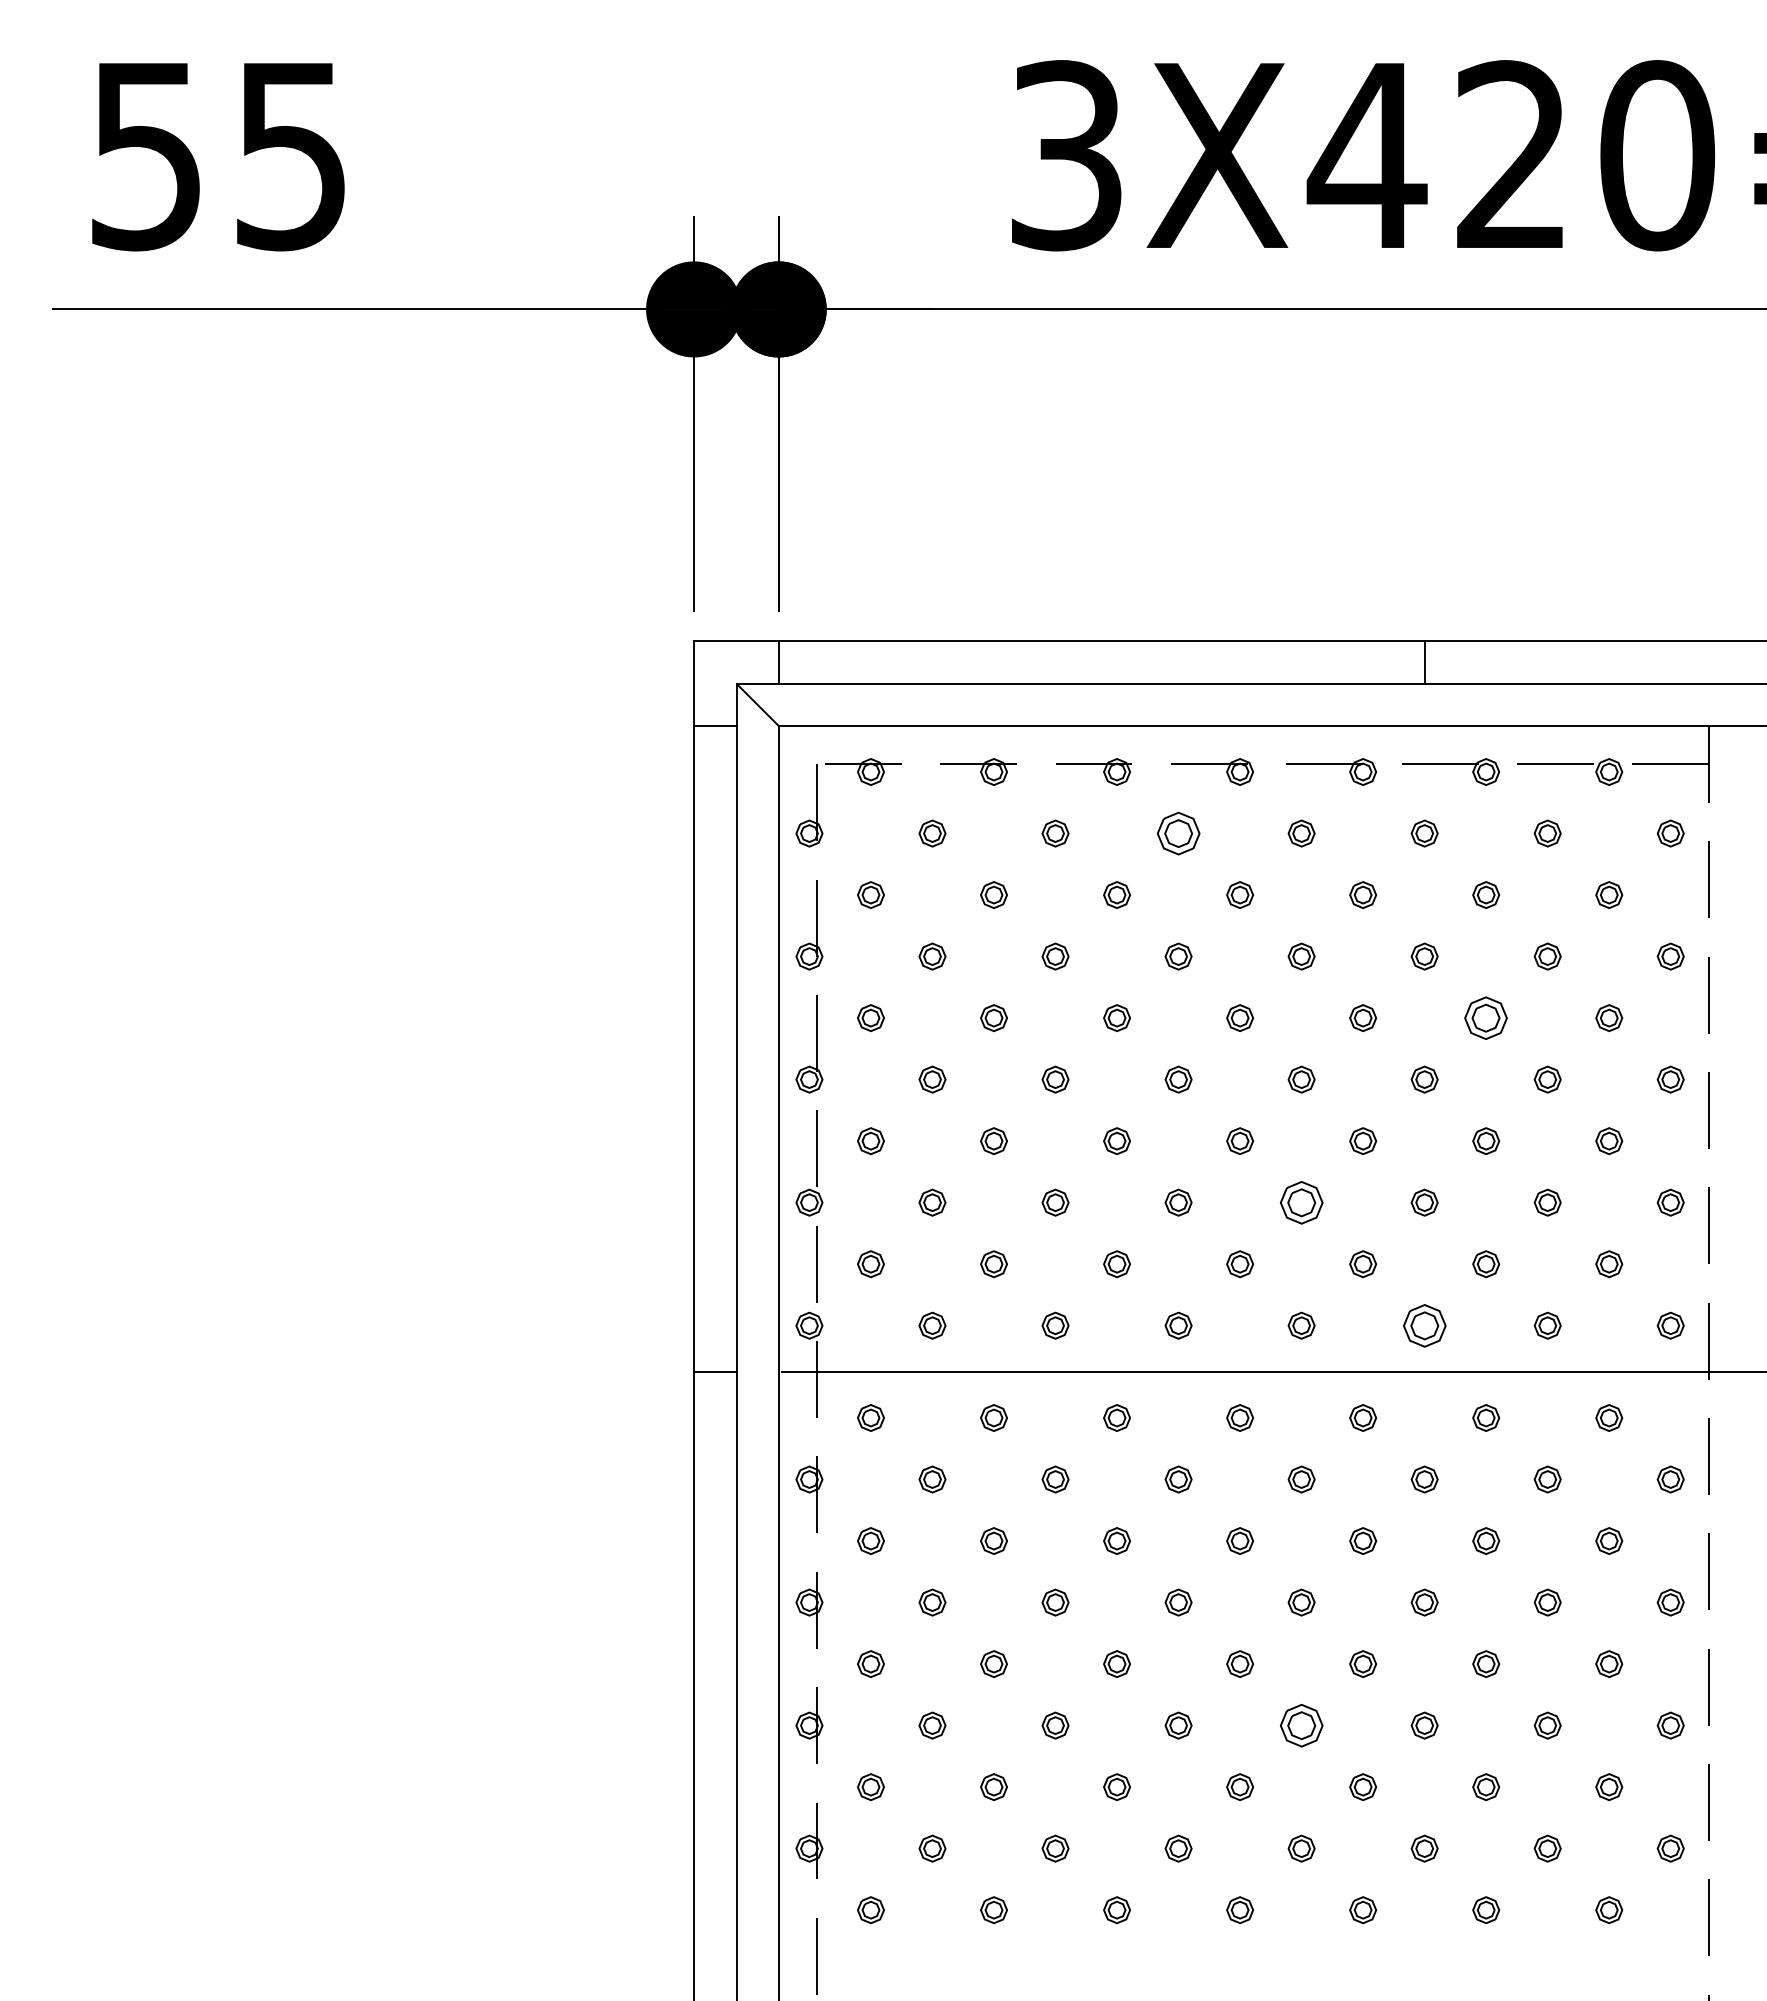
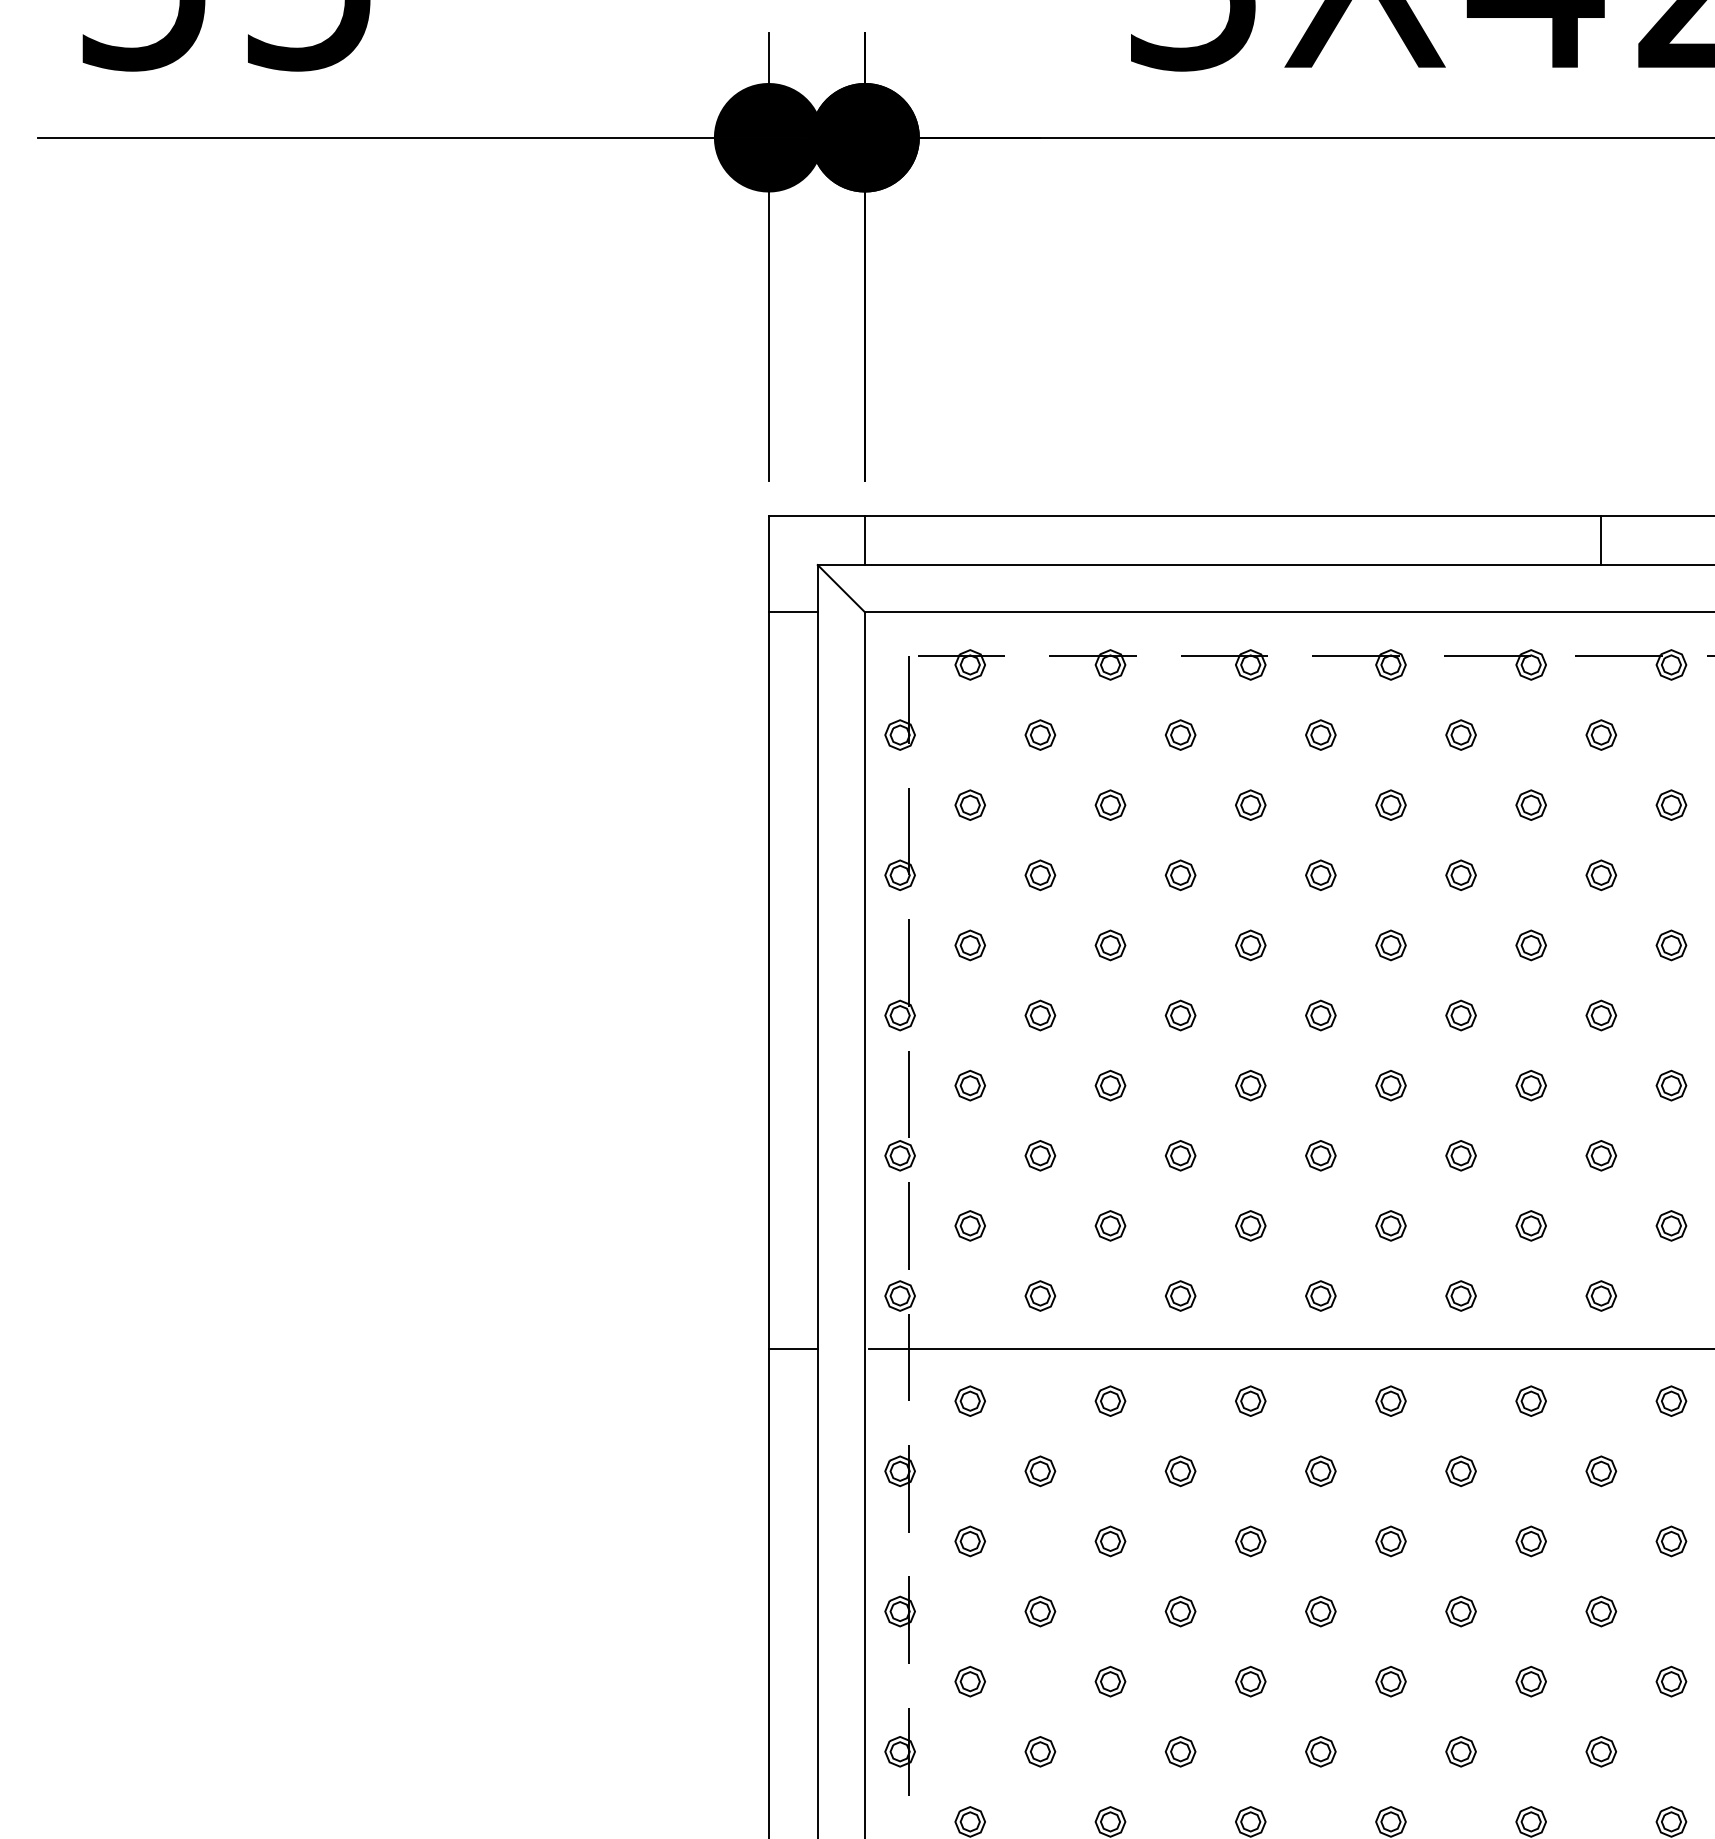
part: (1178, 833) -> (1320, 735), size x0.62
part: (1486, 1017) -> (1671, 944), size x0.62
part: (1301, 1202) -> (1460, 1155), size x0.62
part: (1424, 1325) -> (1601, 1295), size x0.62
part: (1301, 1725) -> (1460, 1751), size x0.62

